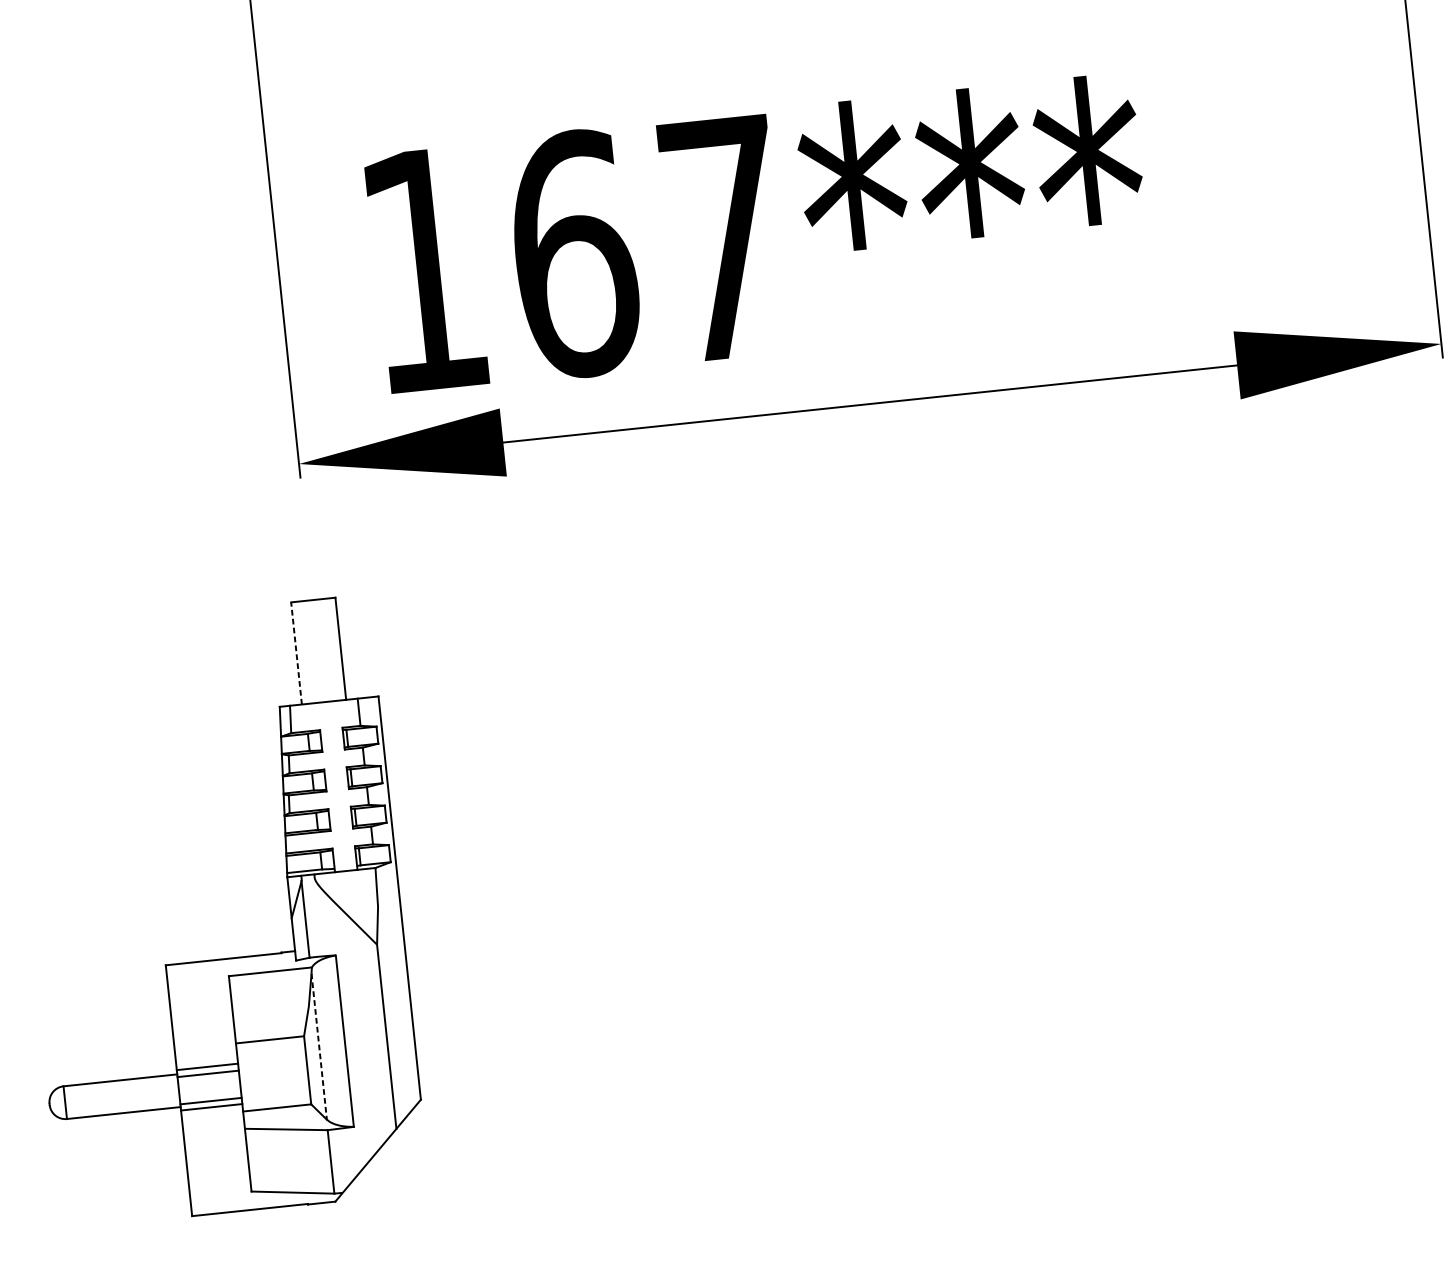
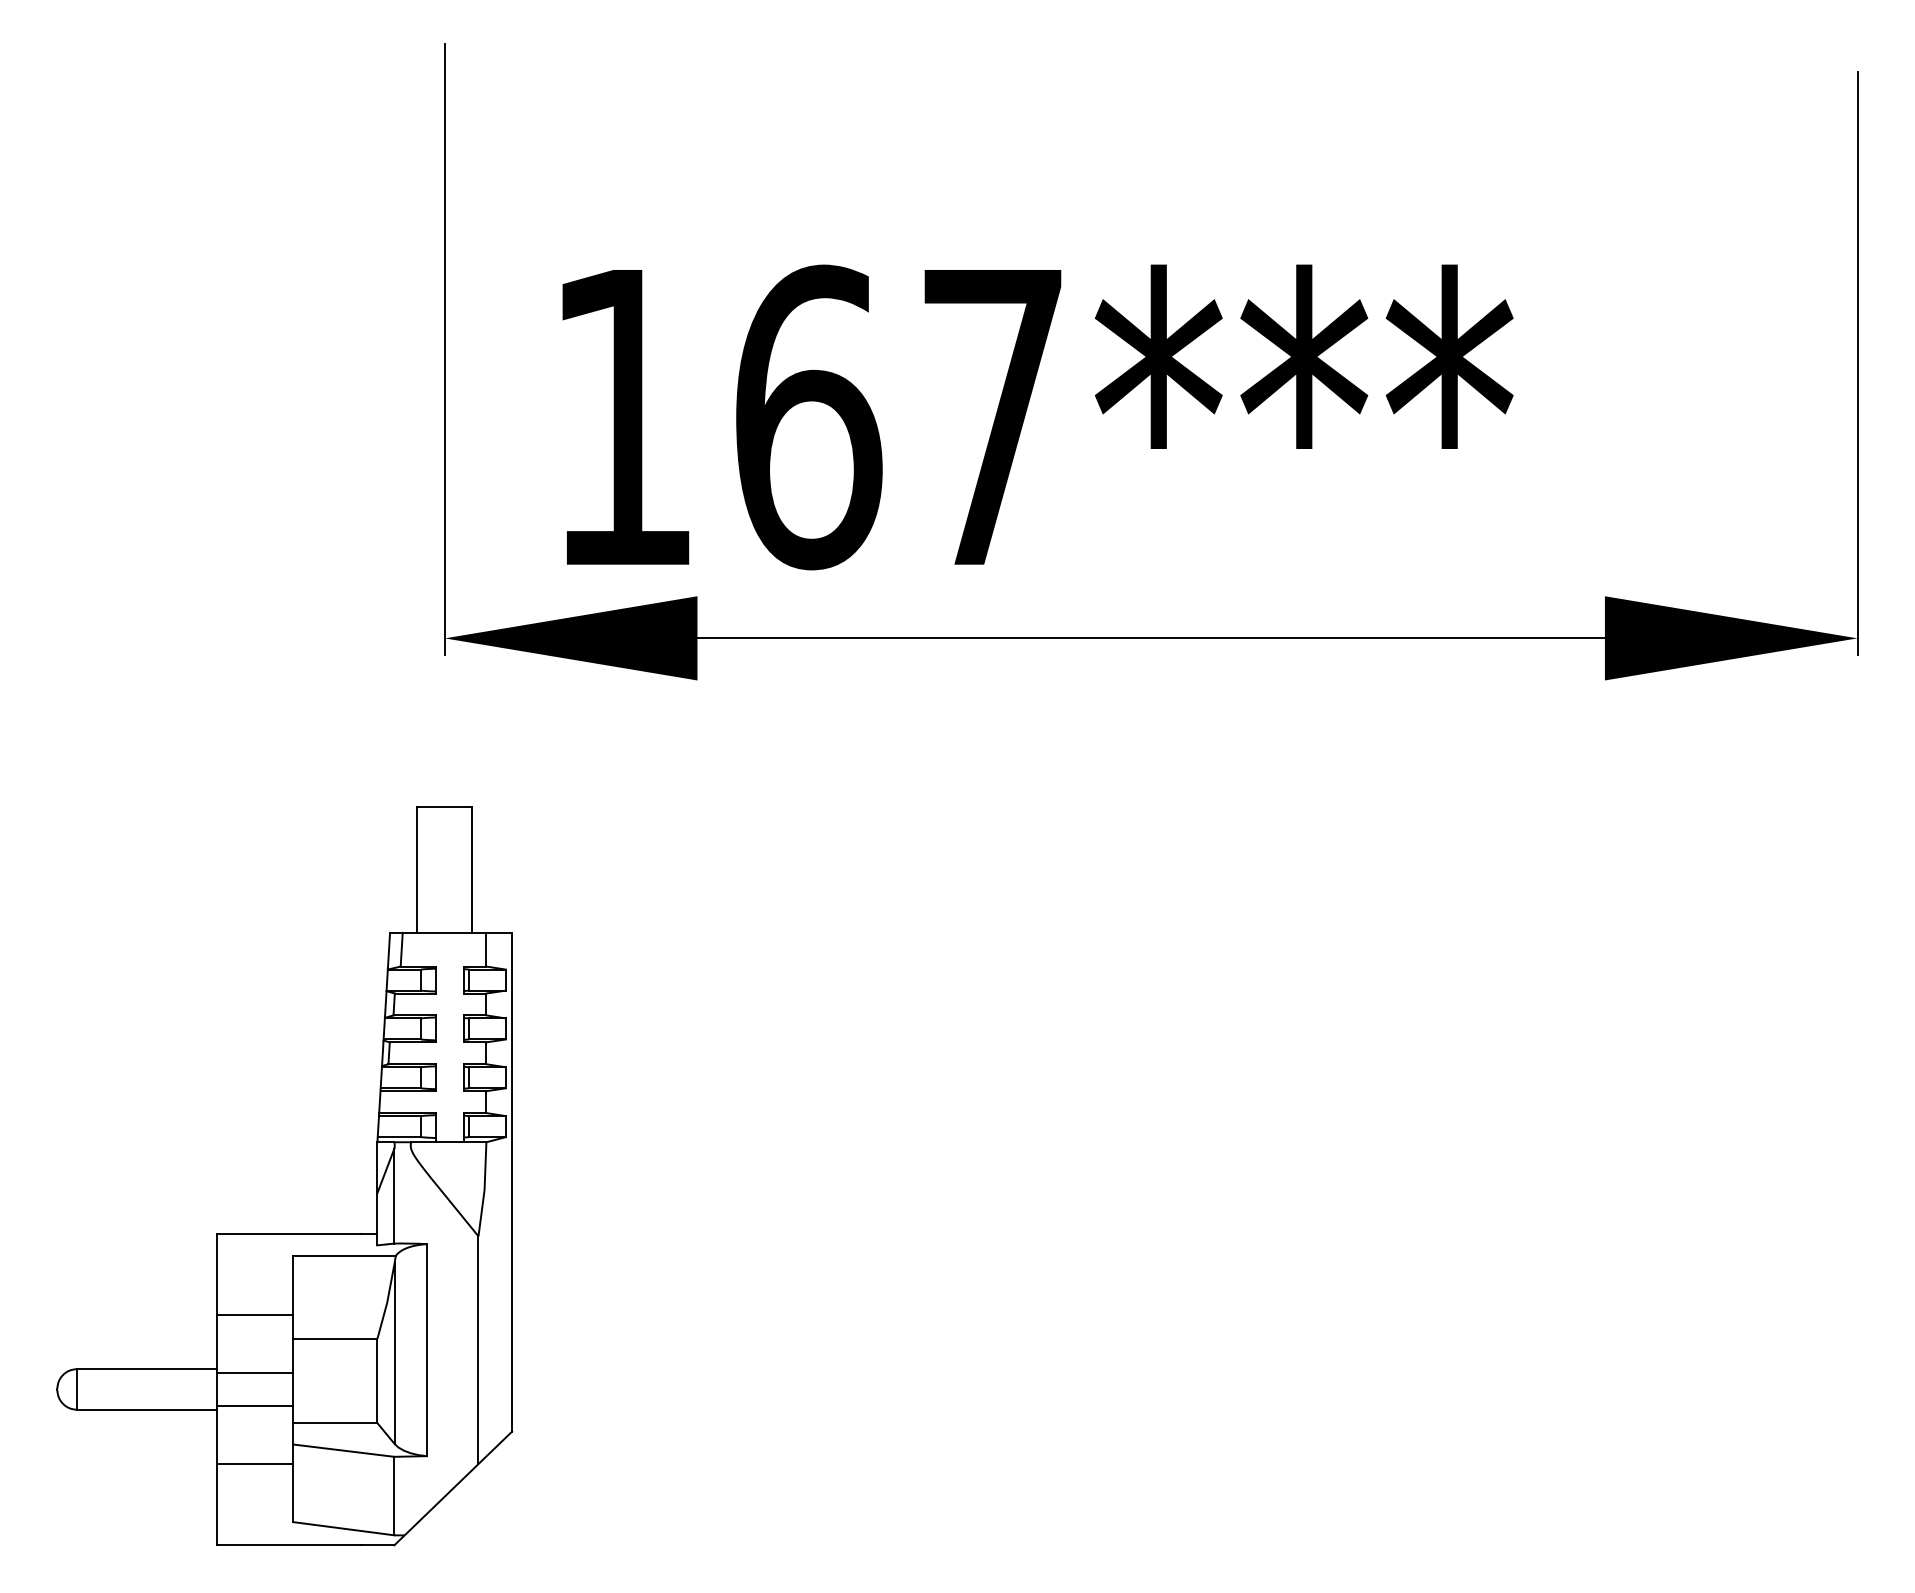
line: (296, 653) -> (417, 869), dashed -> solid
line: (319, 1047) -> (394, 1354), dashed -> solid
line: (207, 1066) -> (255, 1314), moved
line: (211, 1106) -> (255, 1463), moved

